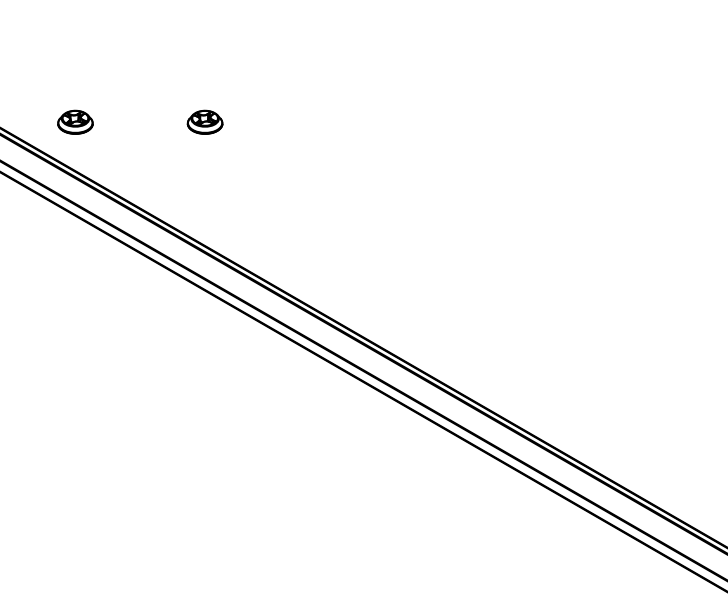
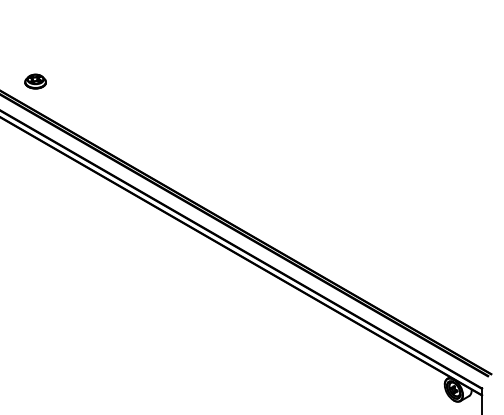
part: (204, 122) -> (113, 81), removed

